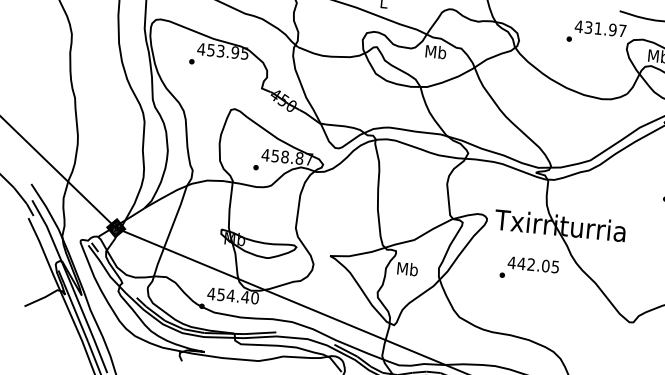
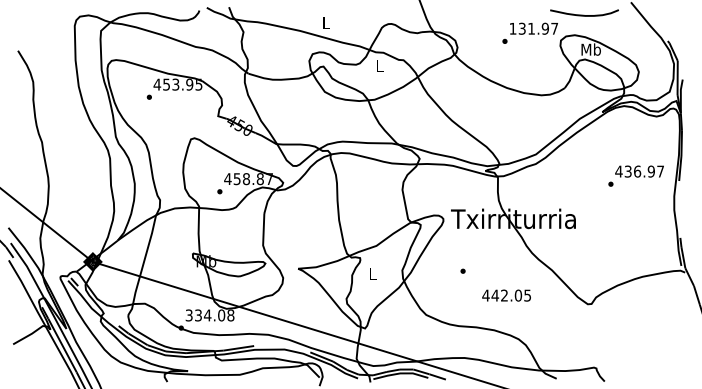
text: (578, 26) -> (512, 28), 431.97 -> 131.97
text: (435, 51) -> (379, 65), Mb -> L
text: (533, 264) -> (506, 295), moved
text: (407, 268) -> (372, 273), Mb -> L
text: (232, 295) -> (209, 315), 454.40 -> 334.08

